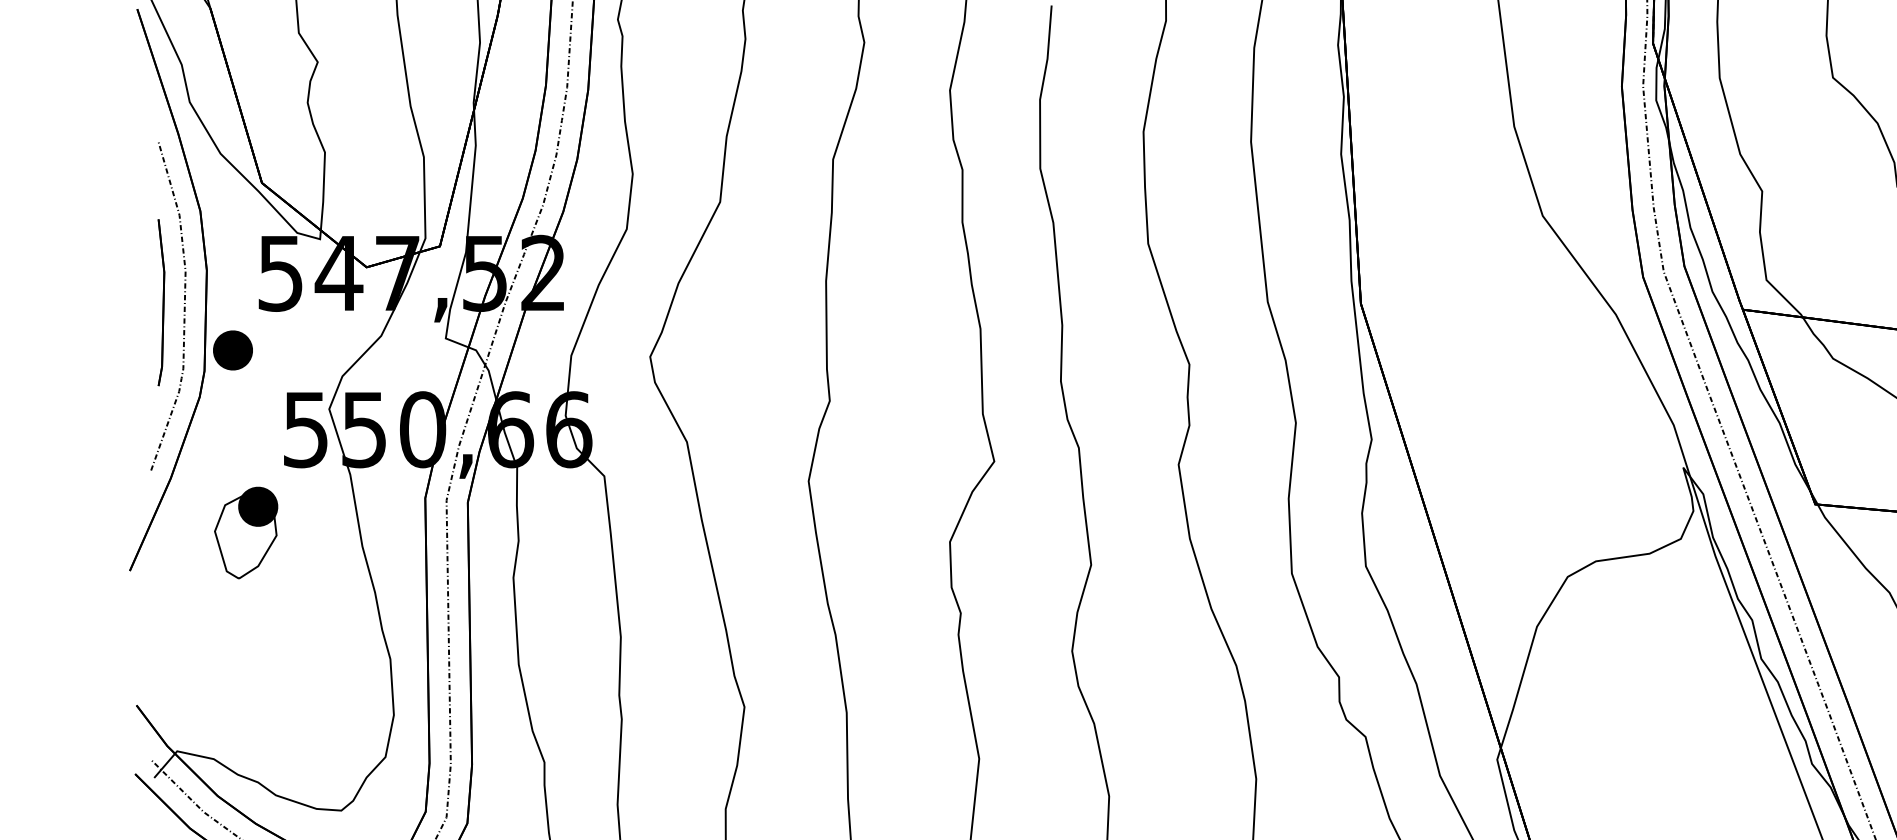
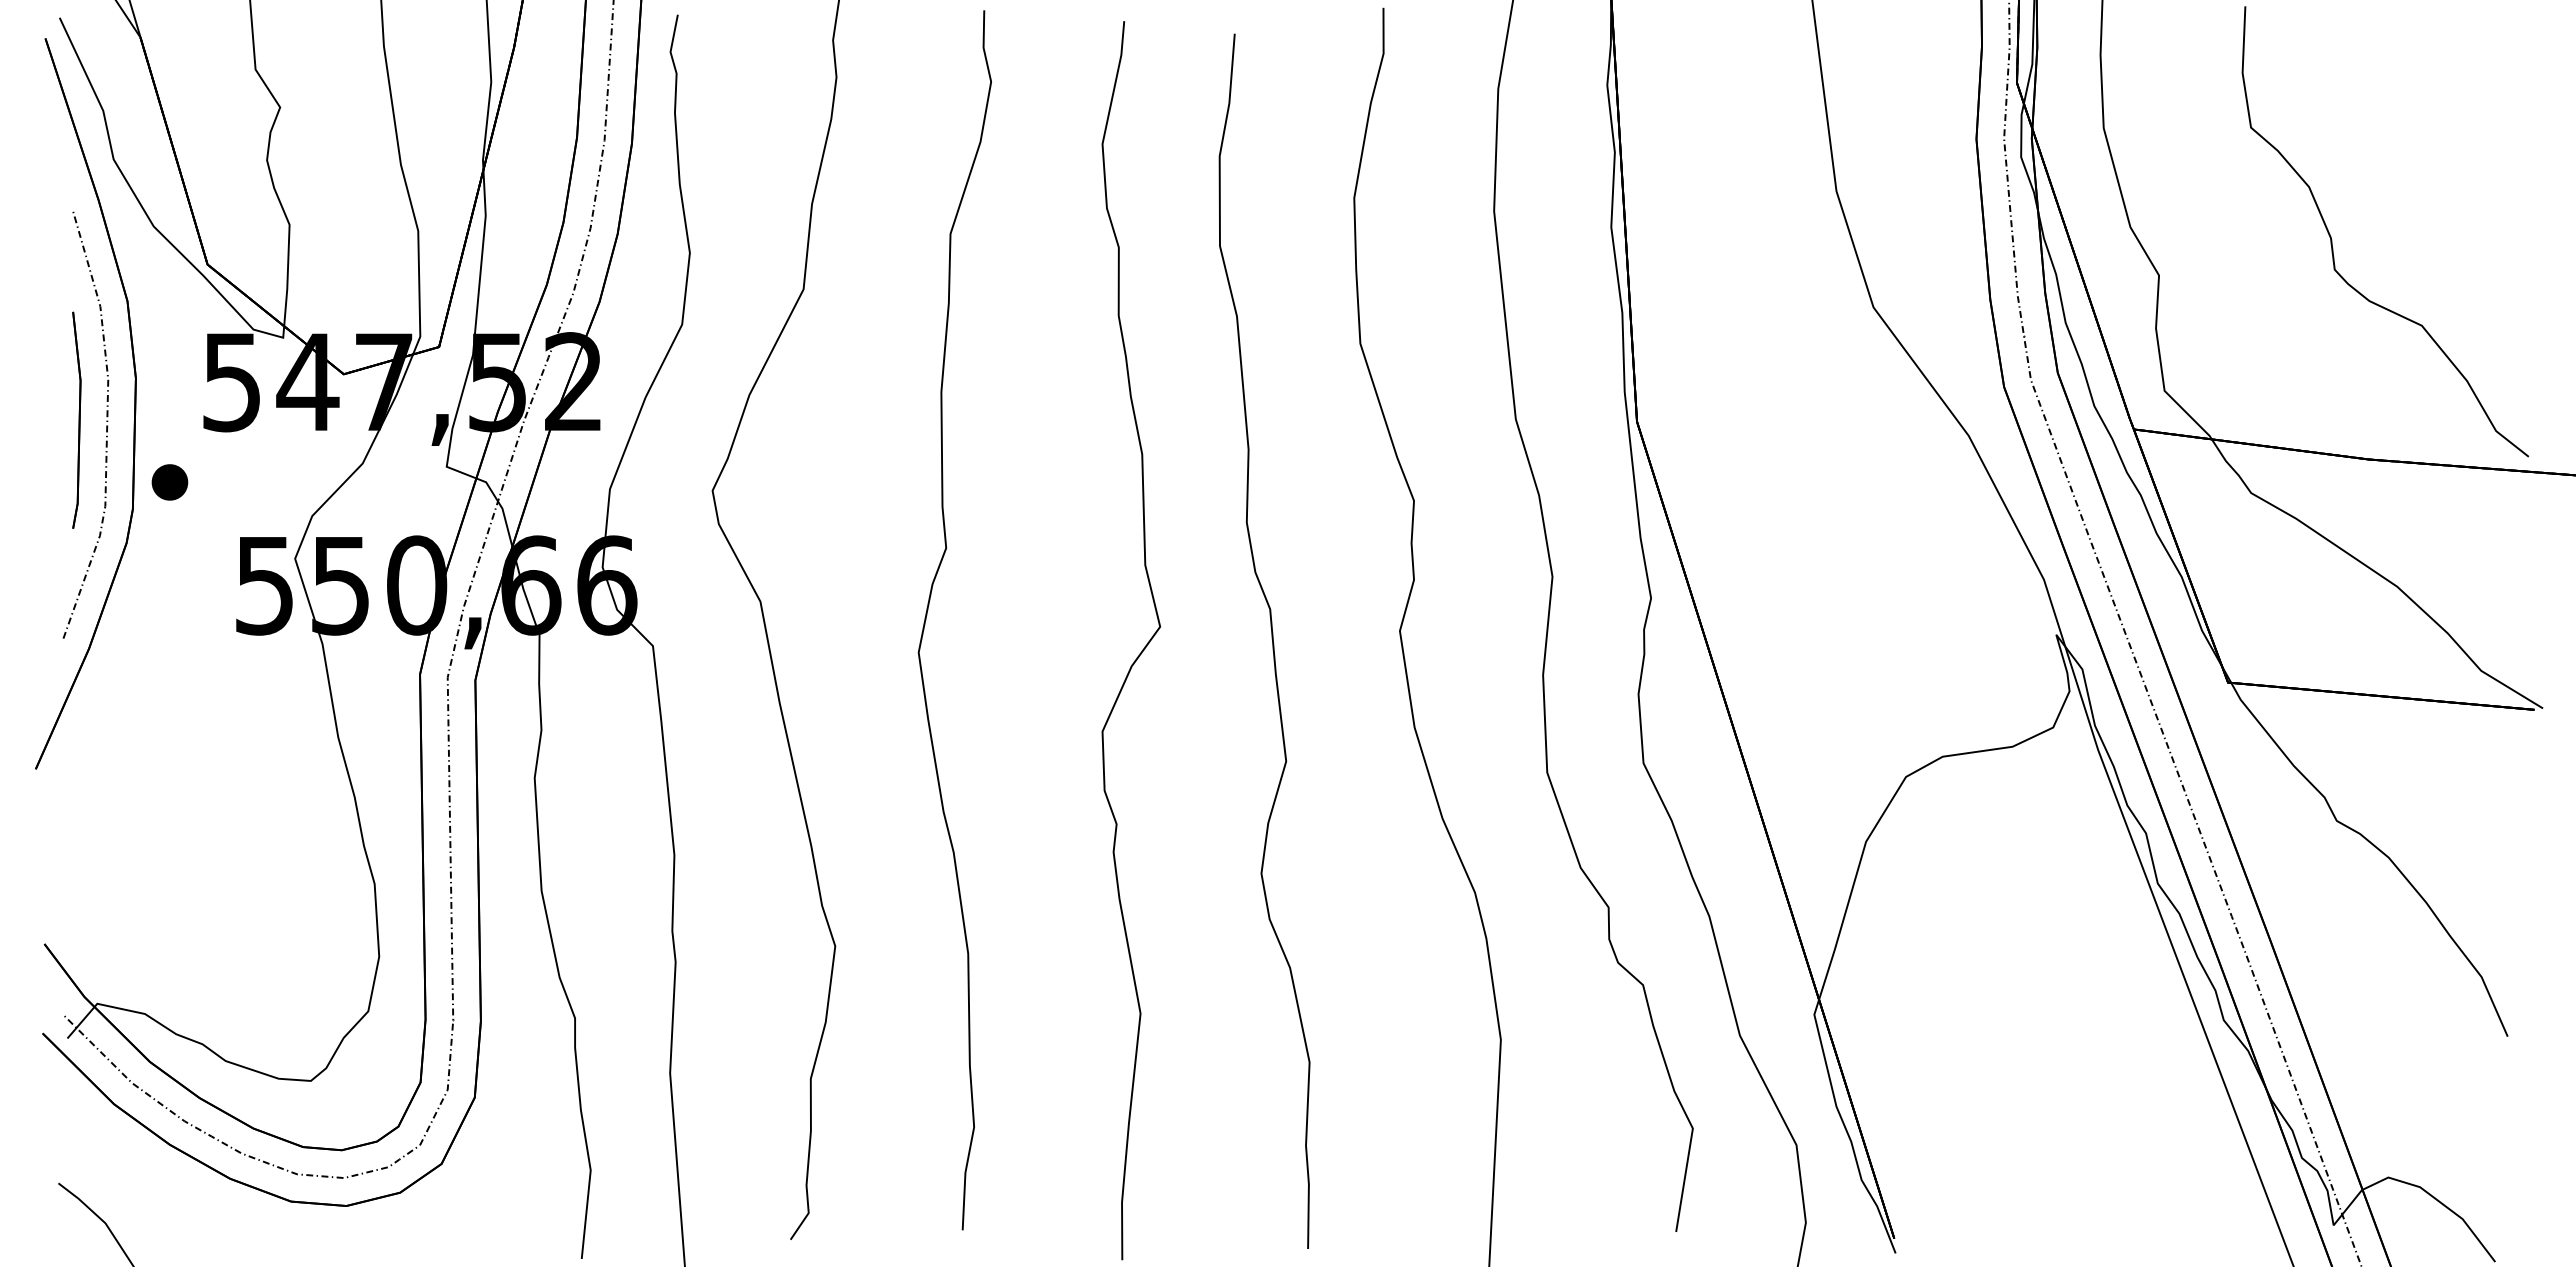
part: (232, 350) -> (169, 482), size x0.7
part: (245, 532) -> (186, 719), removed

